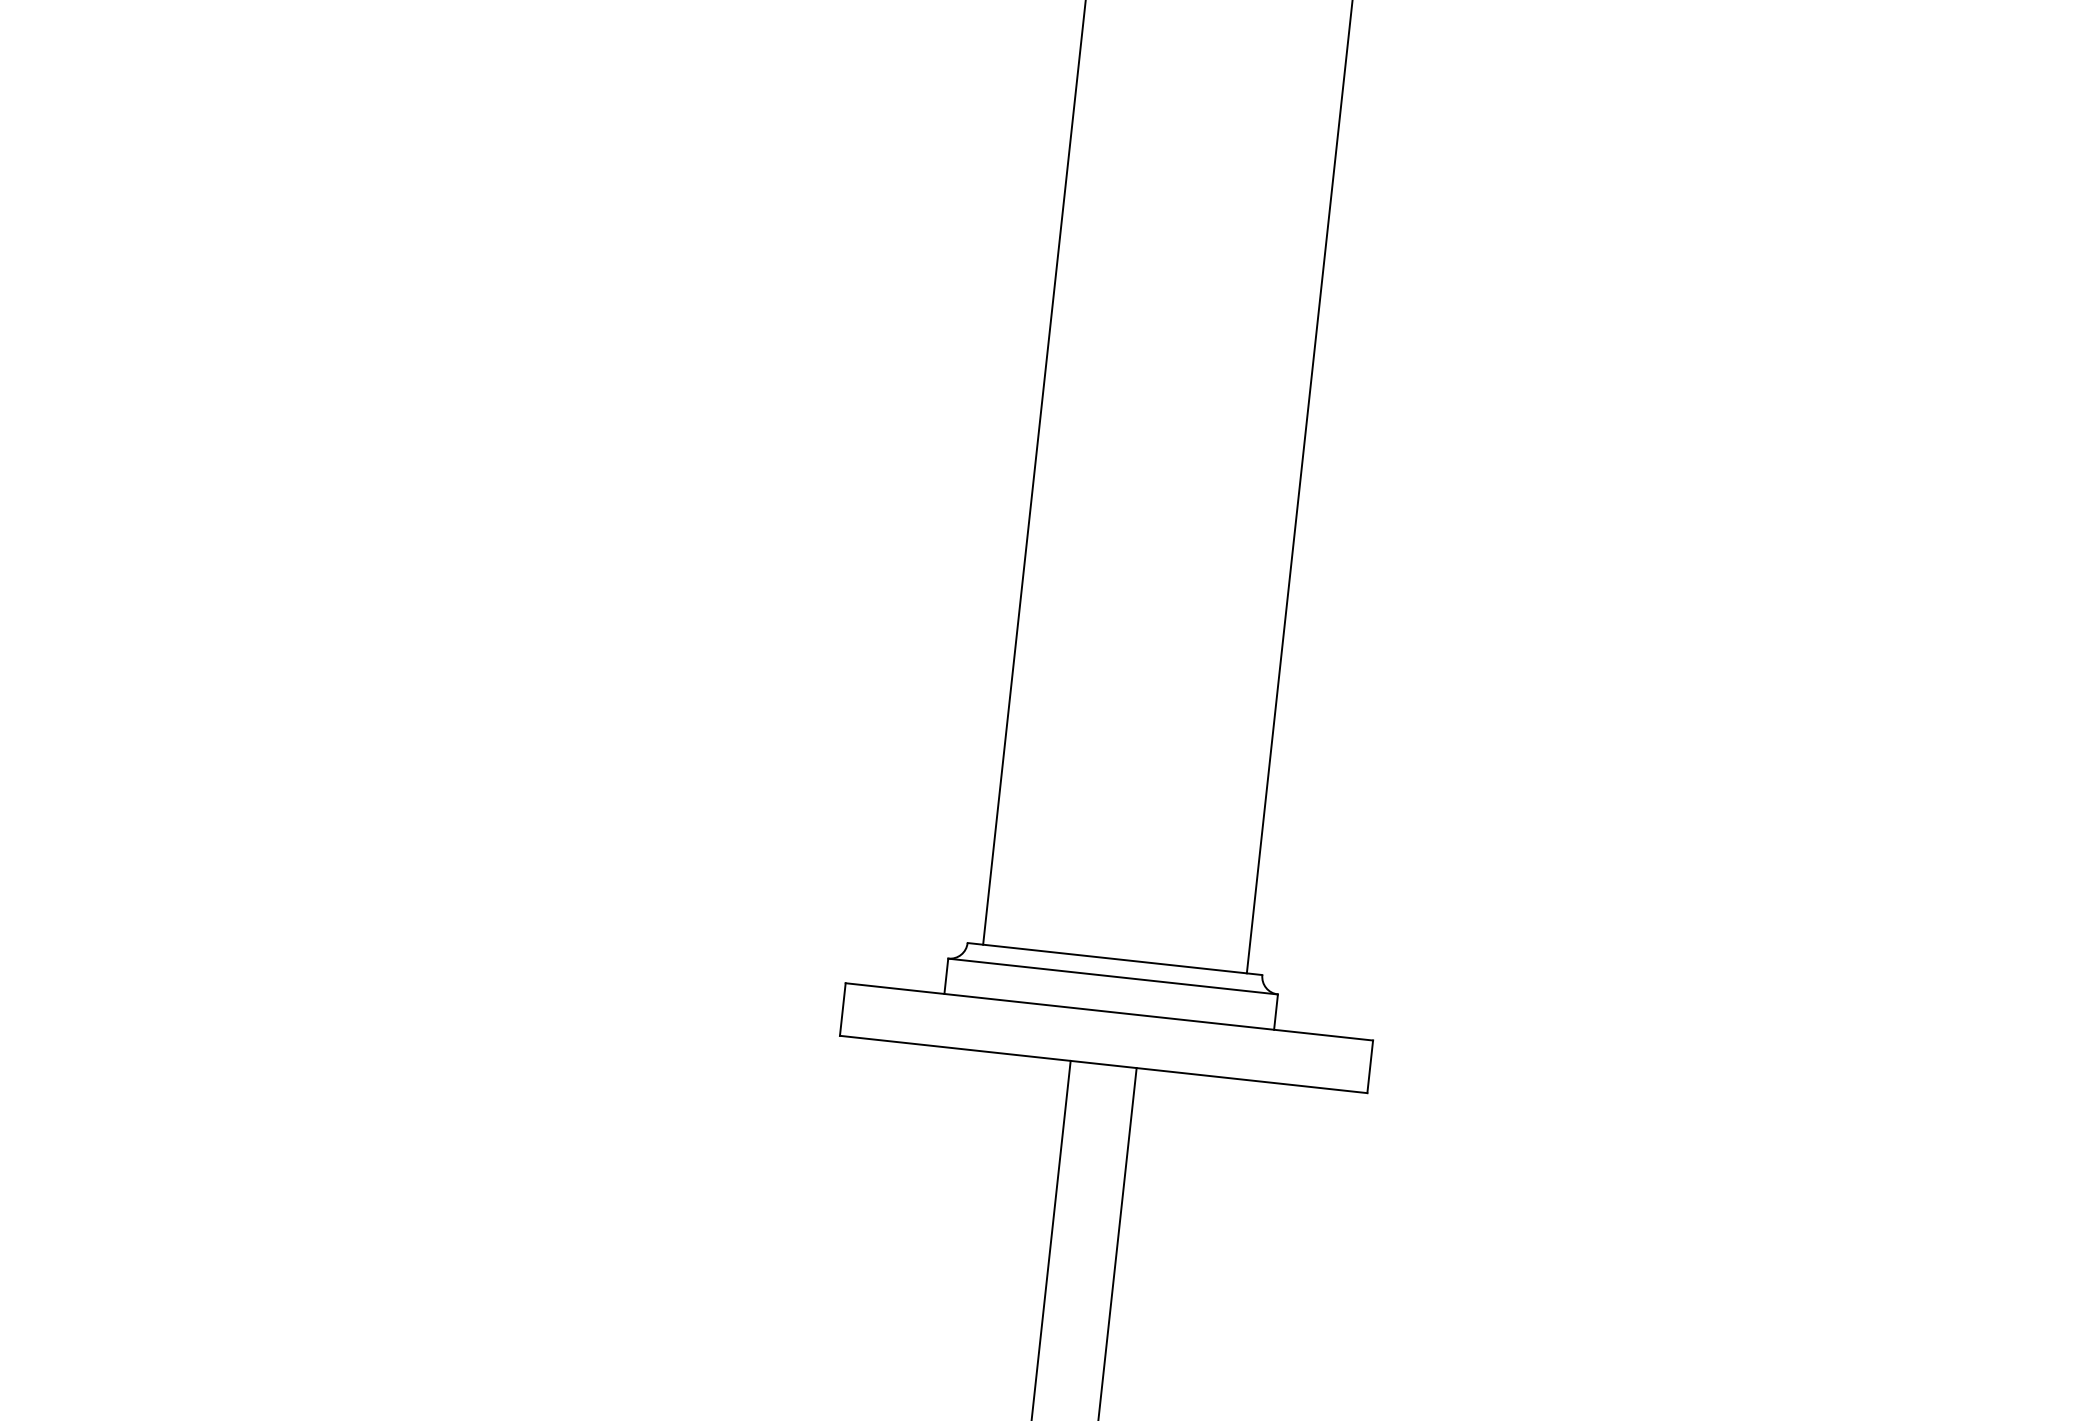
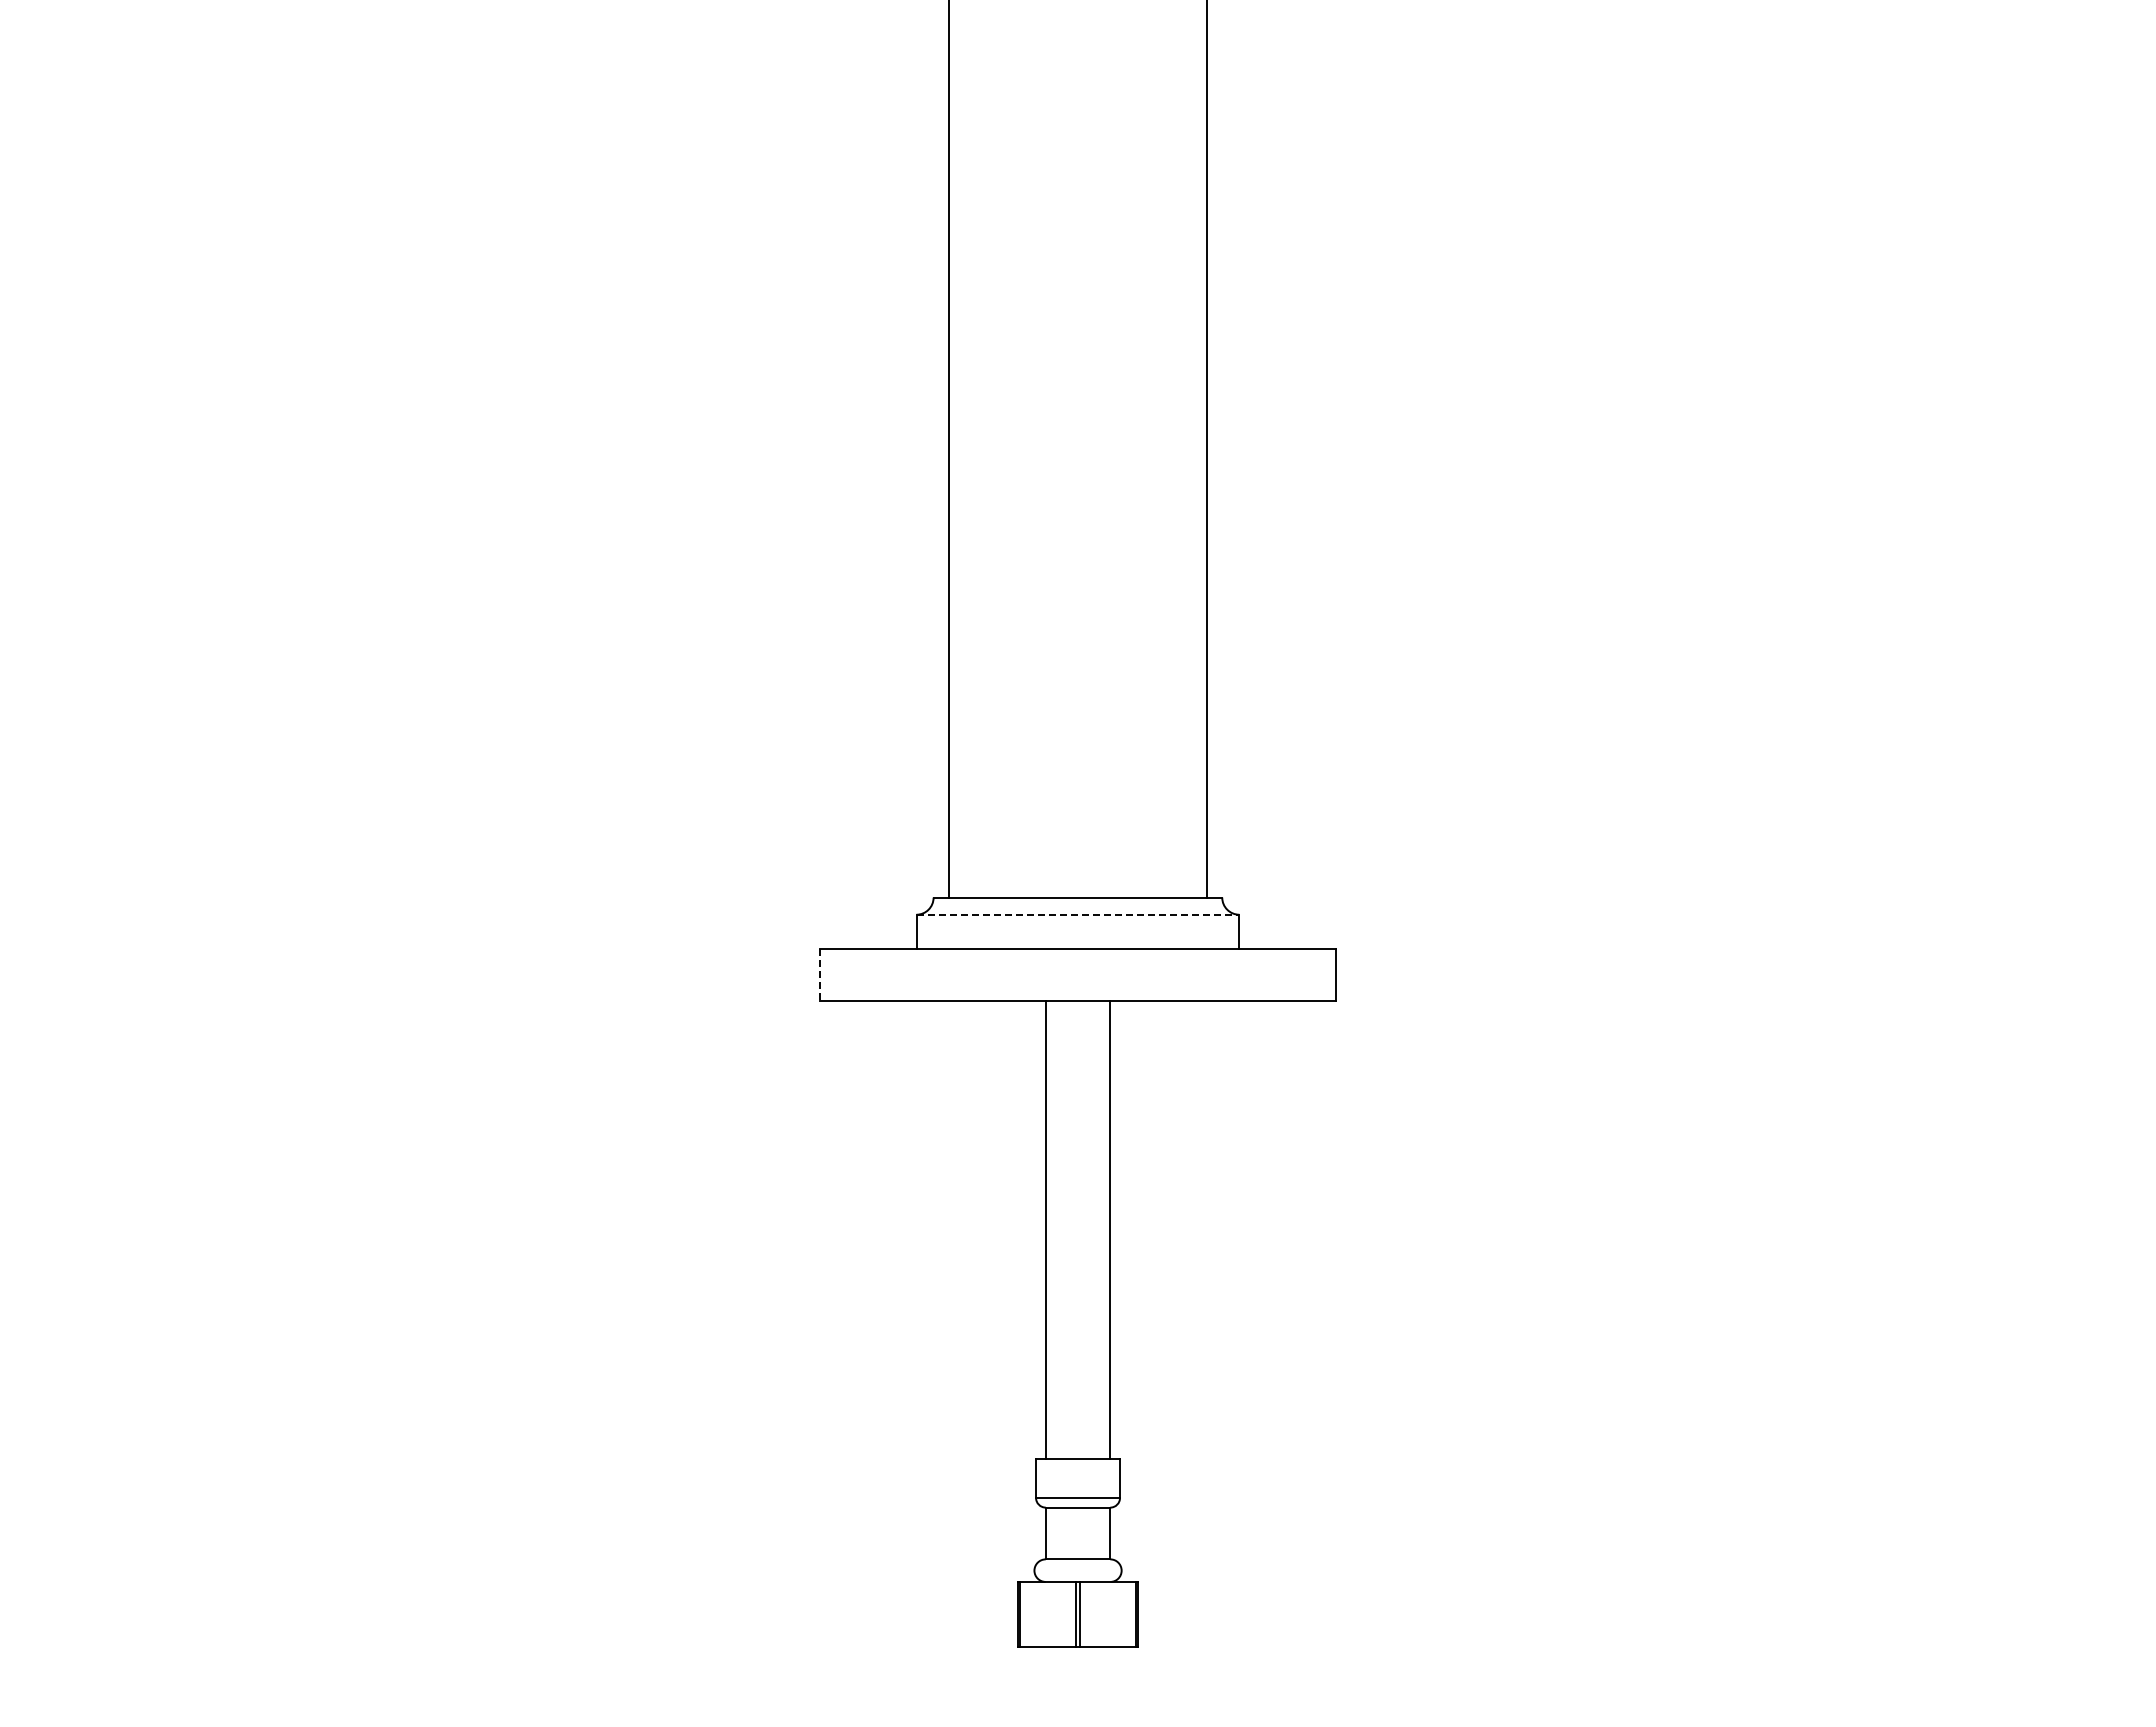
line: (1113, 976) -> (1078, 914), solid -> dashed
line: (842, 1009) -> (819, 975), solid -> dashed

